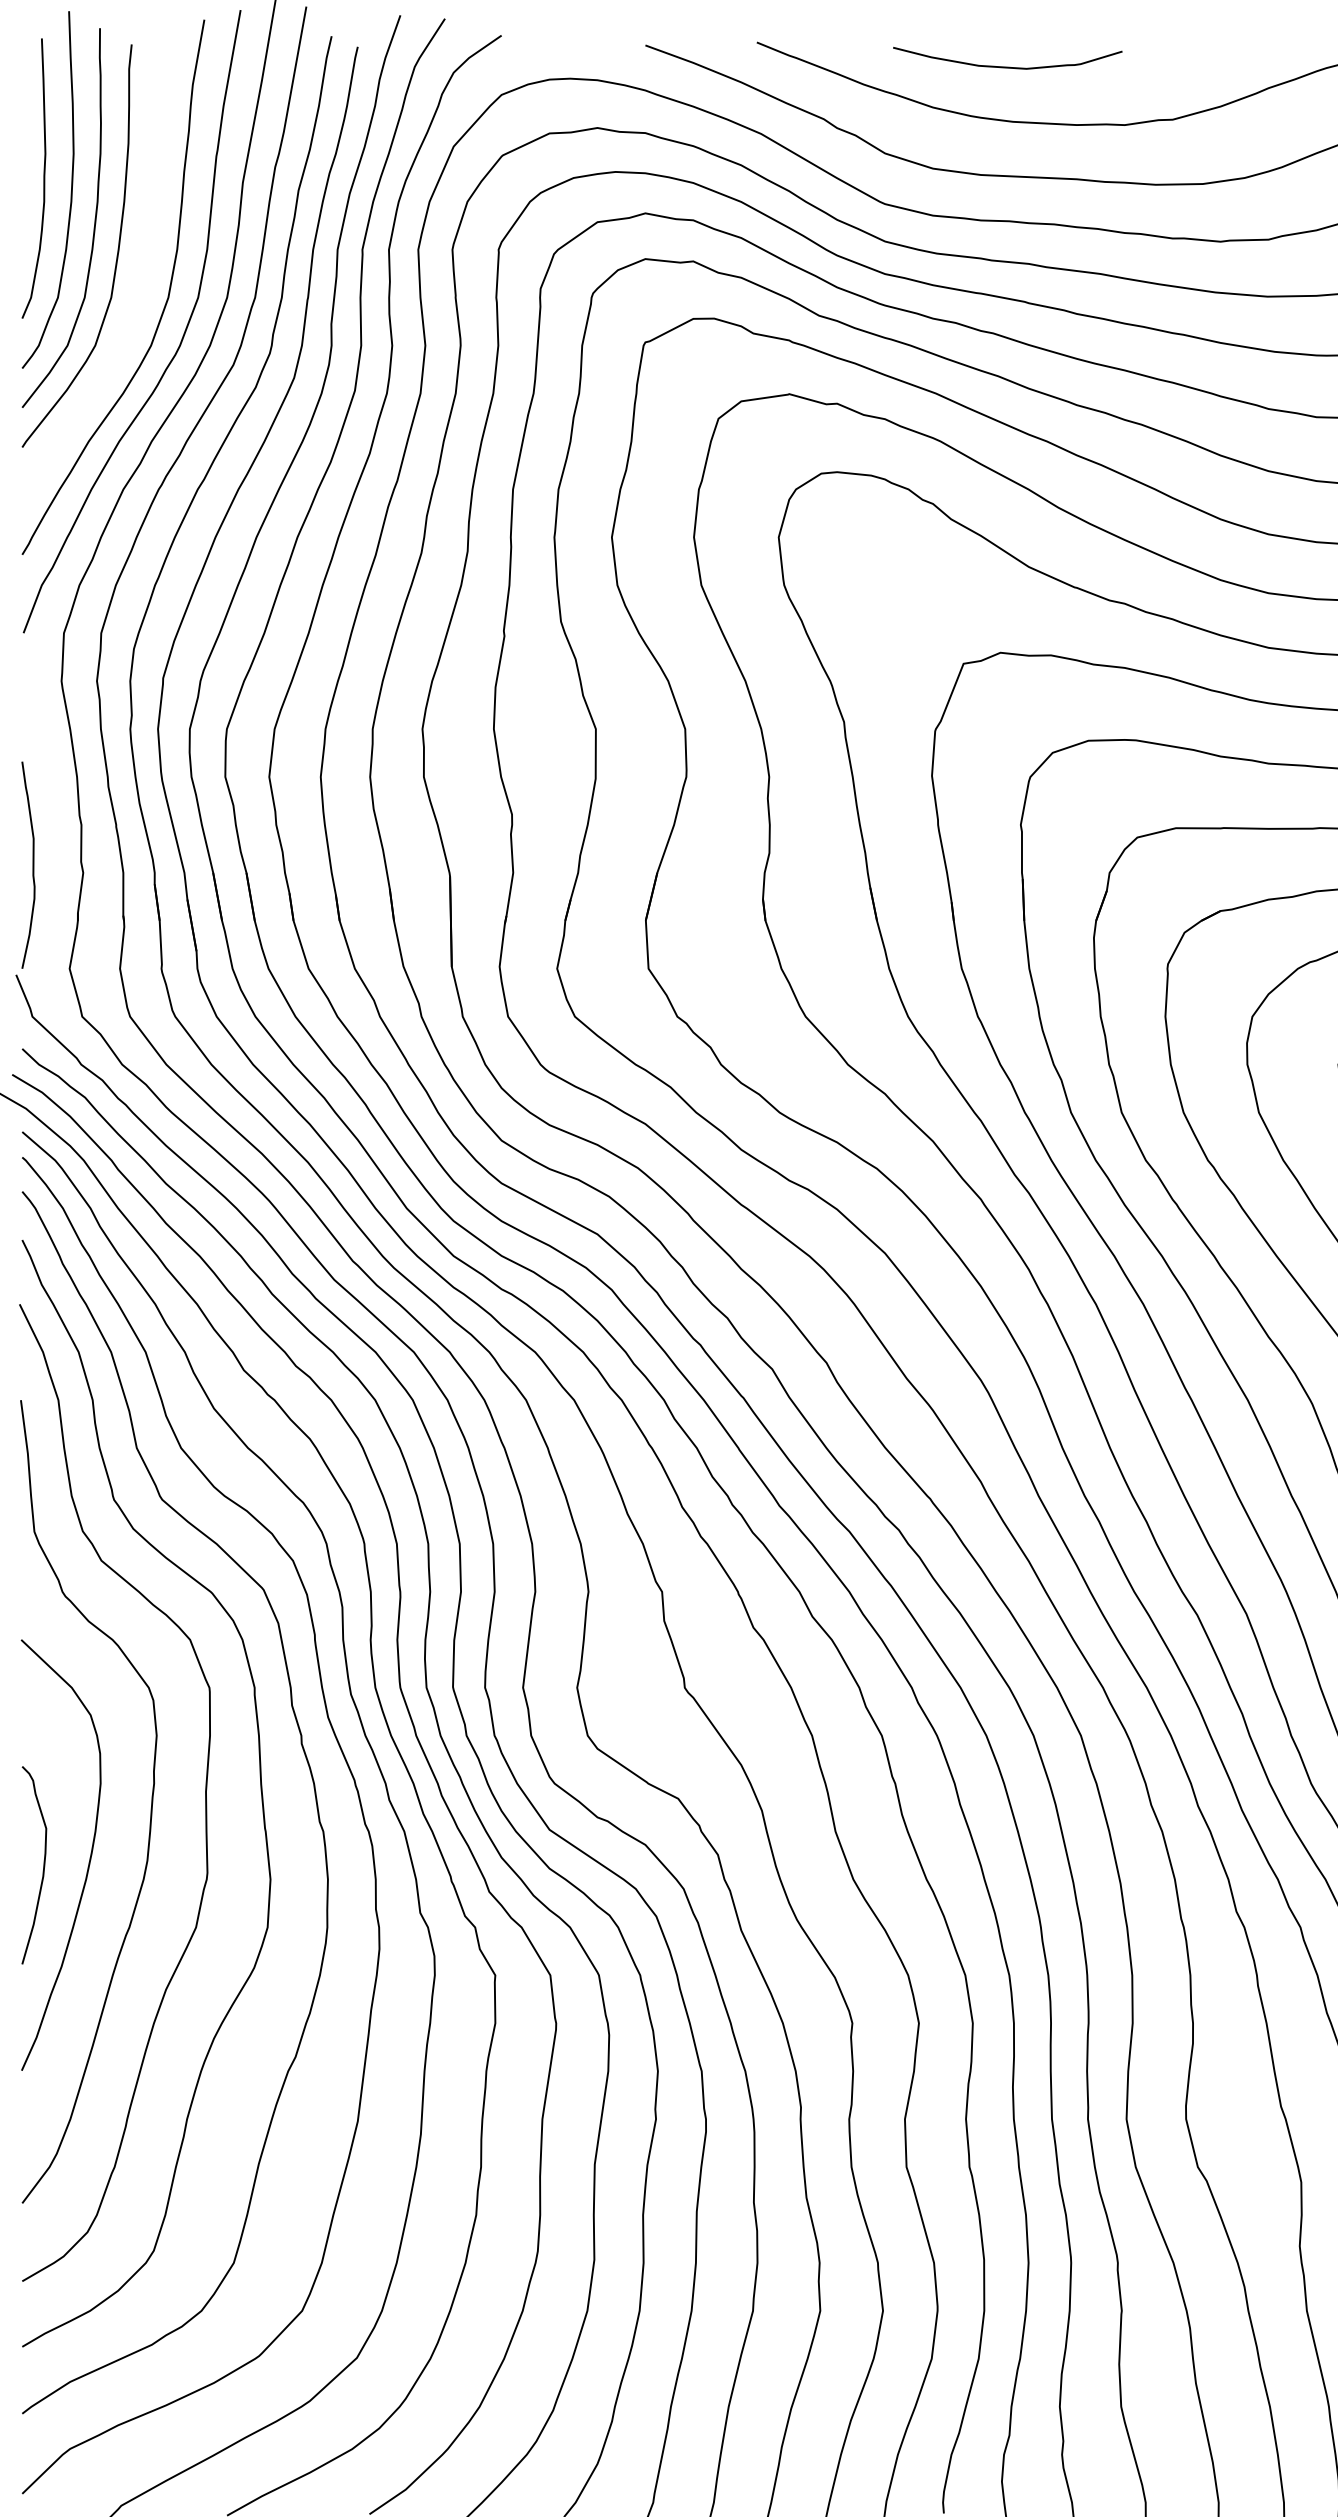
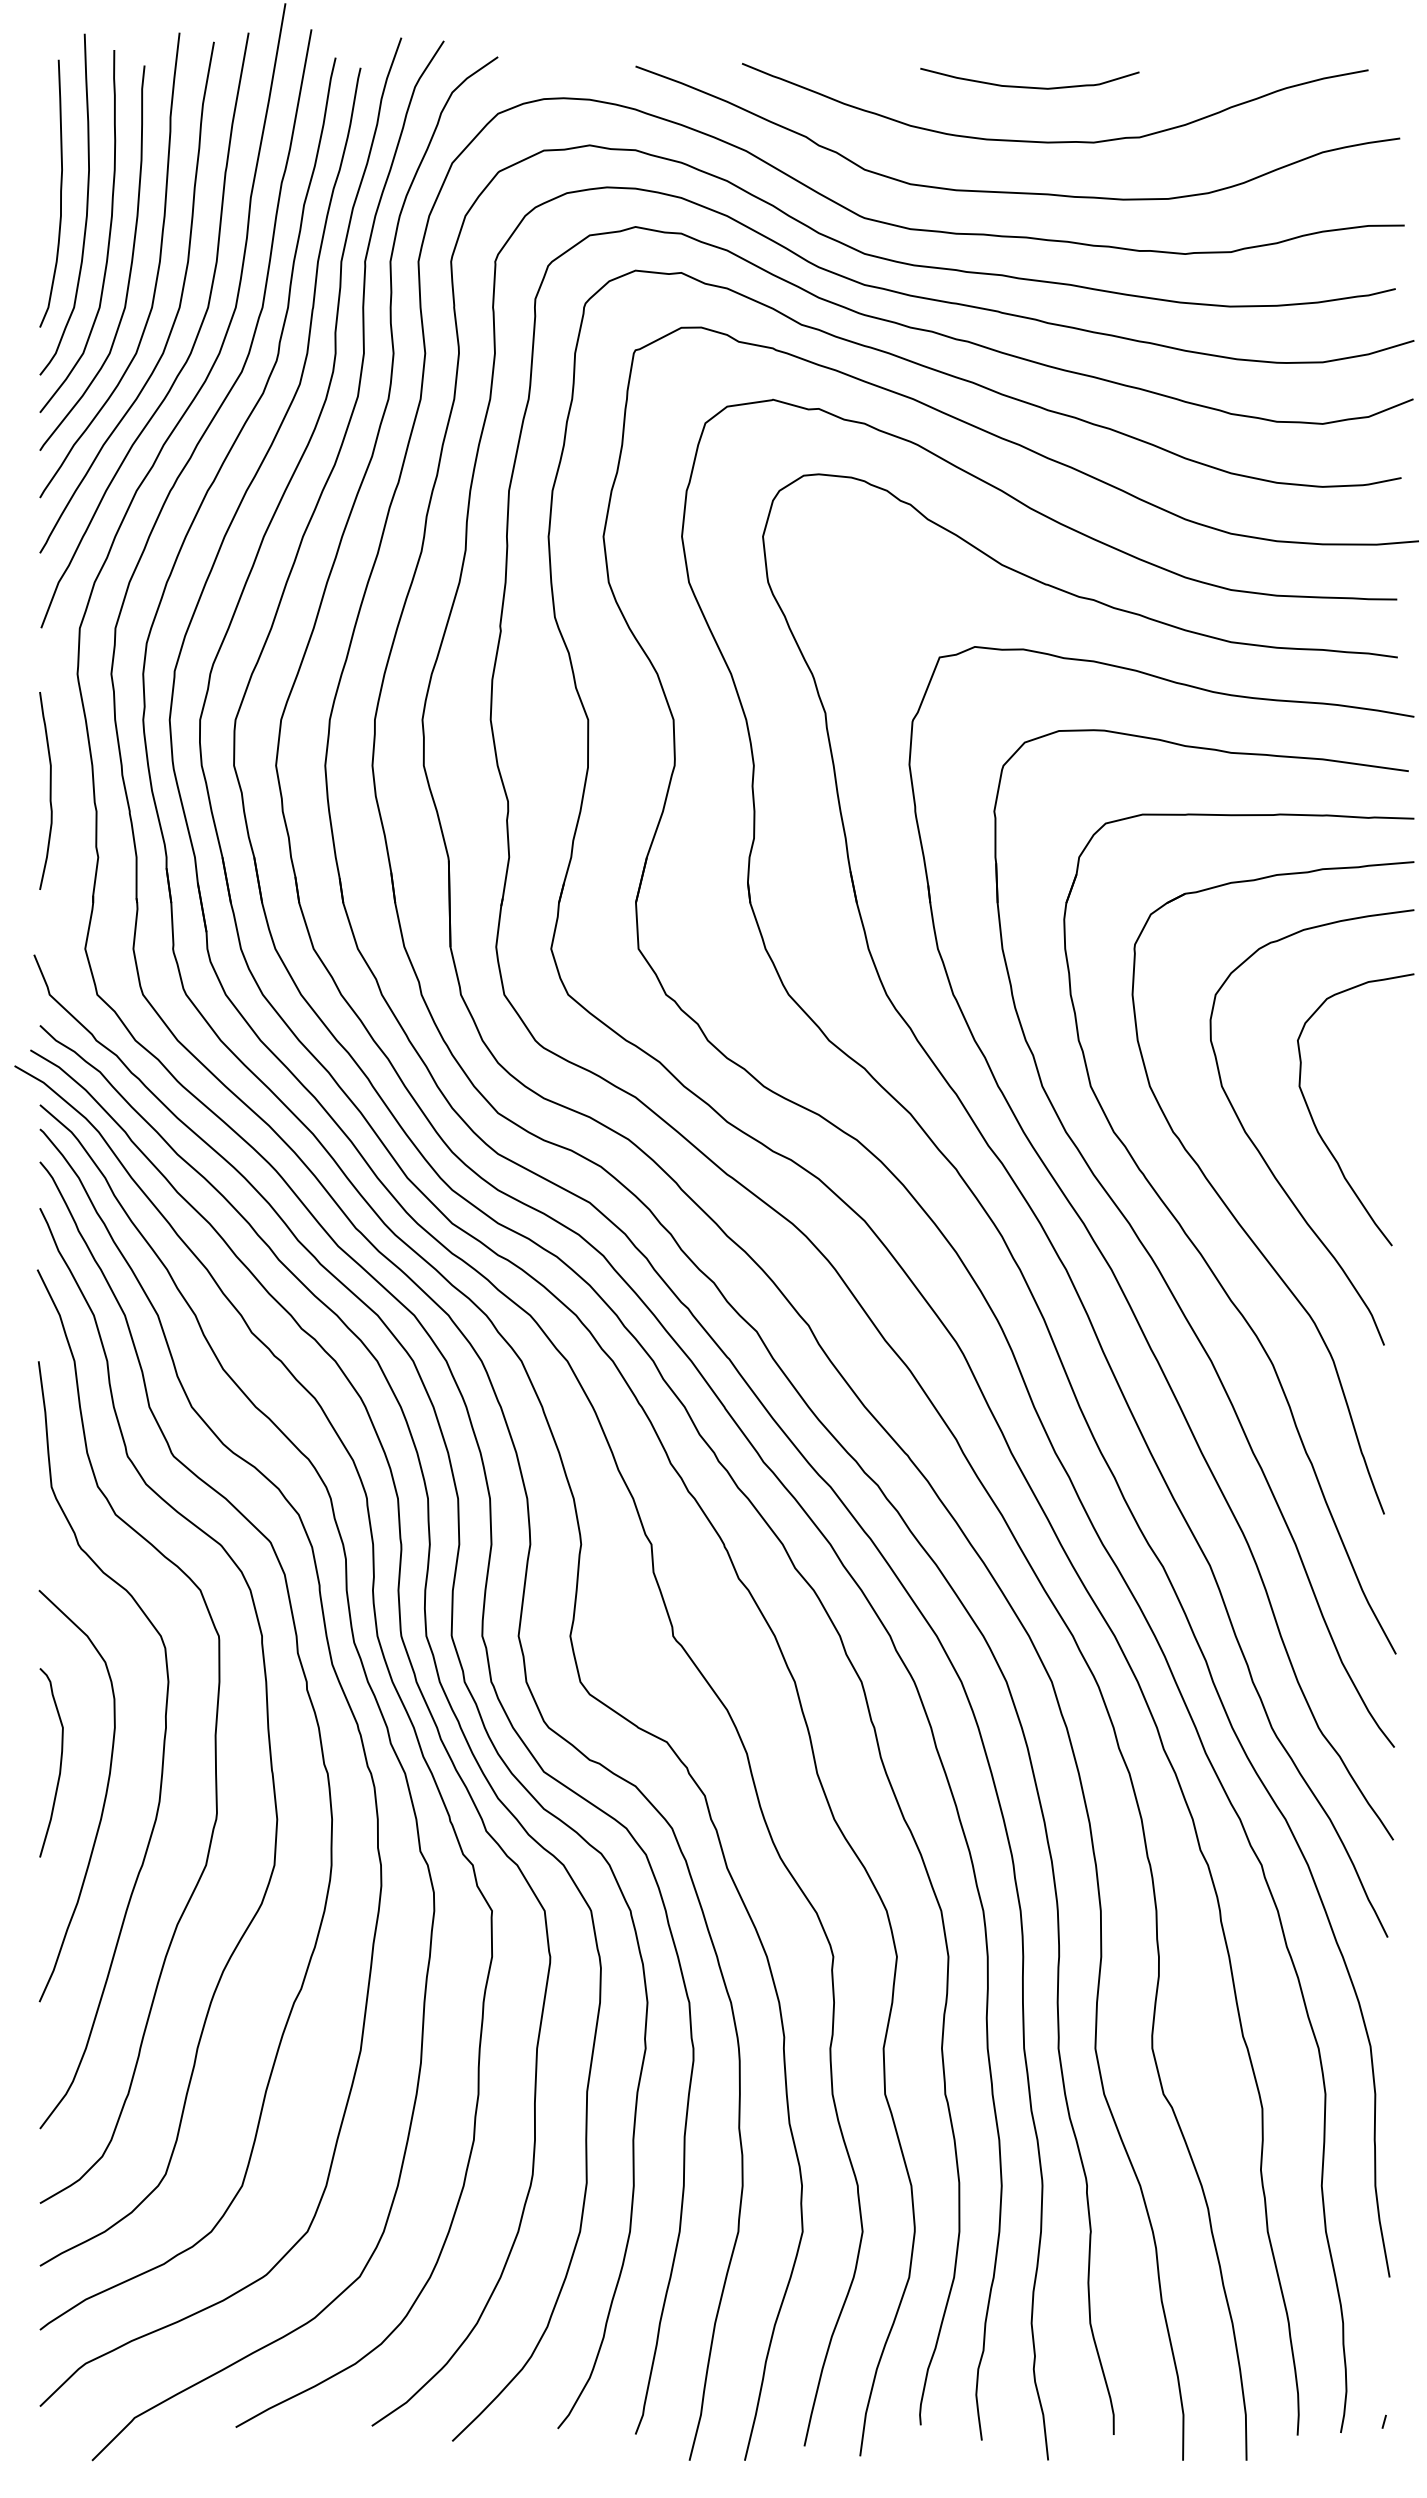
curve: (1007, 66) -> (1029, 86), moved
curve: (144, 263) -> (156, 274), added
curve: (32, 864) -> (49, 790), moved
curve: (42, 1868) -> (59, 1765), moved

